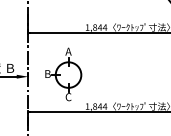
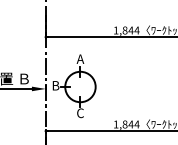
part: (63, 74) -> (74, 86), moved

